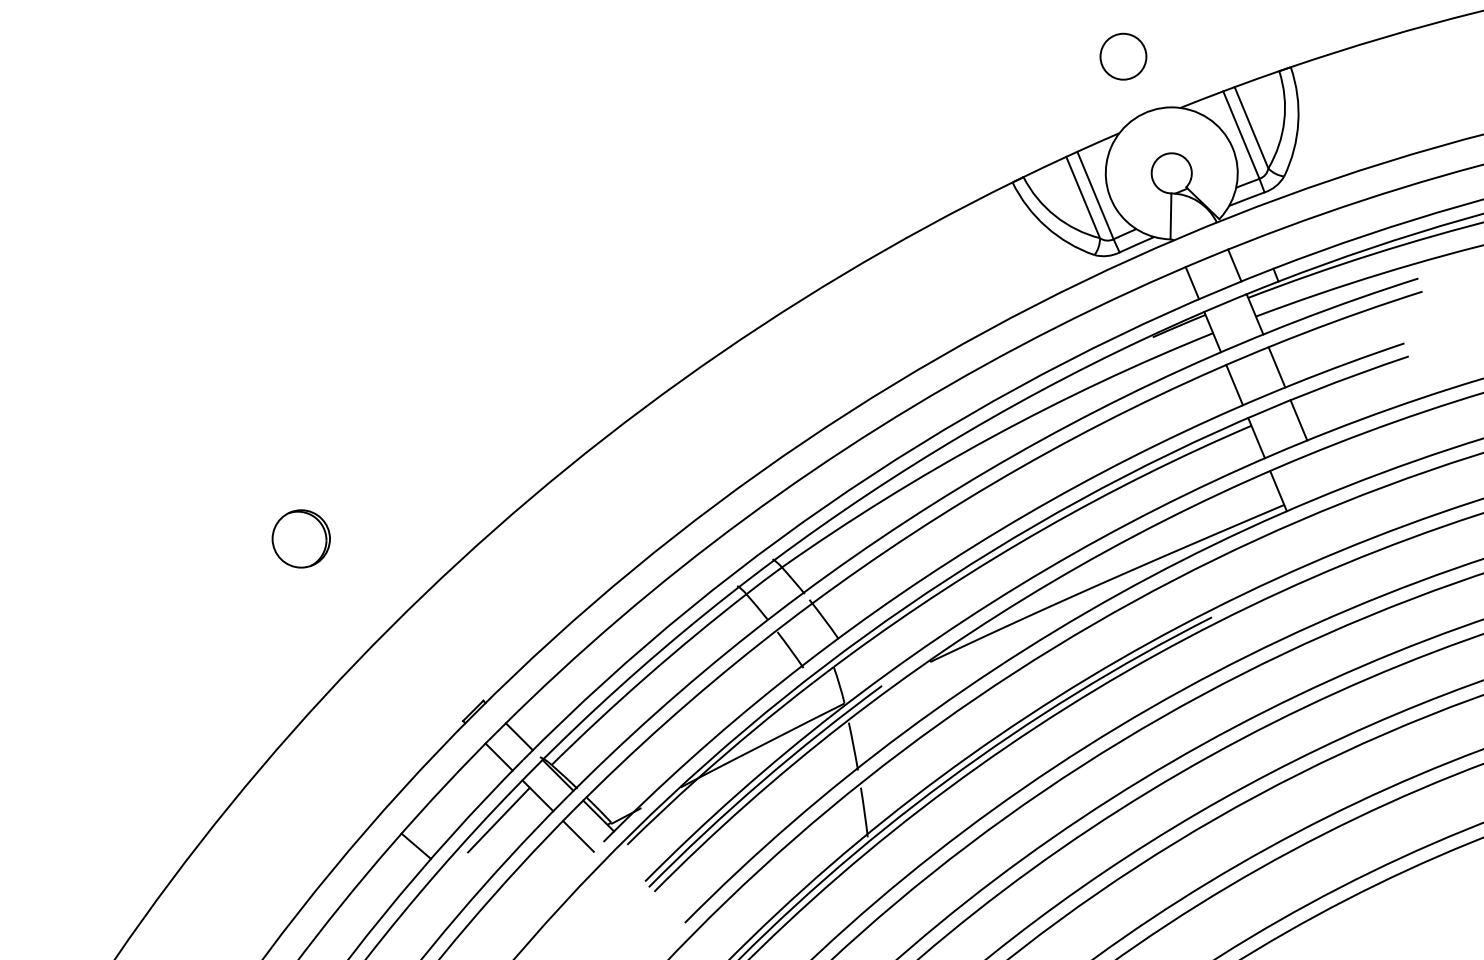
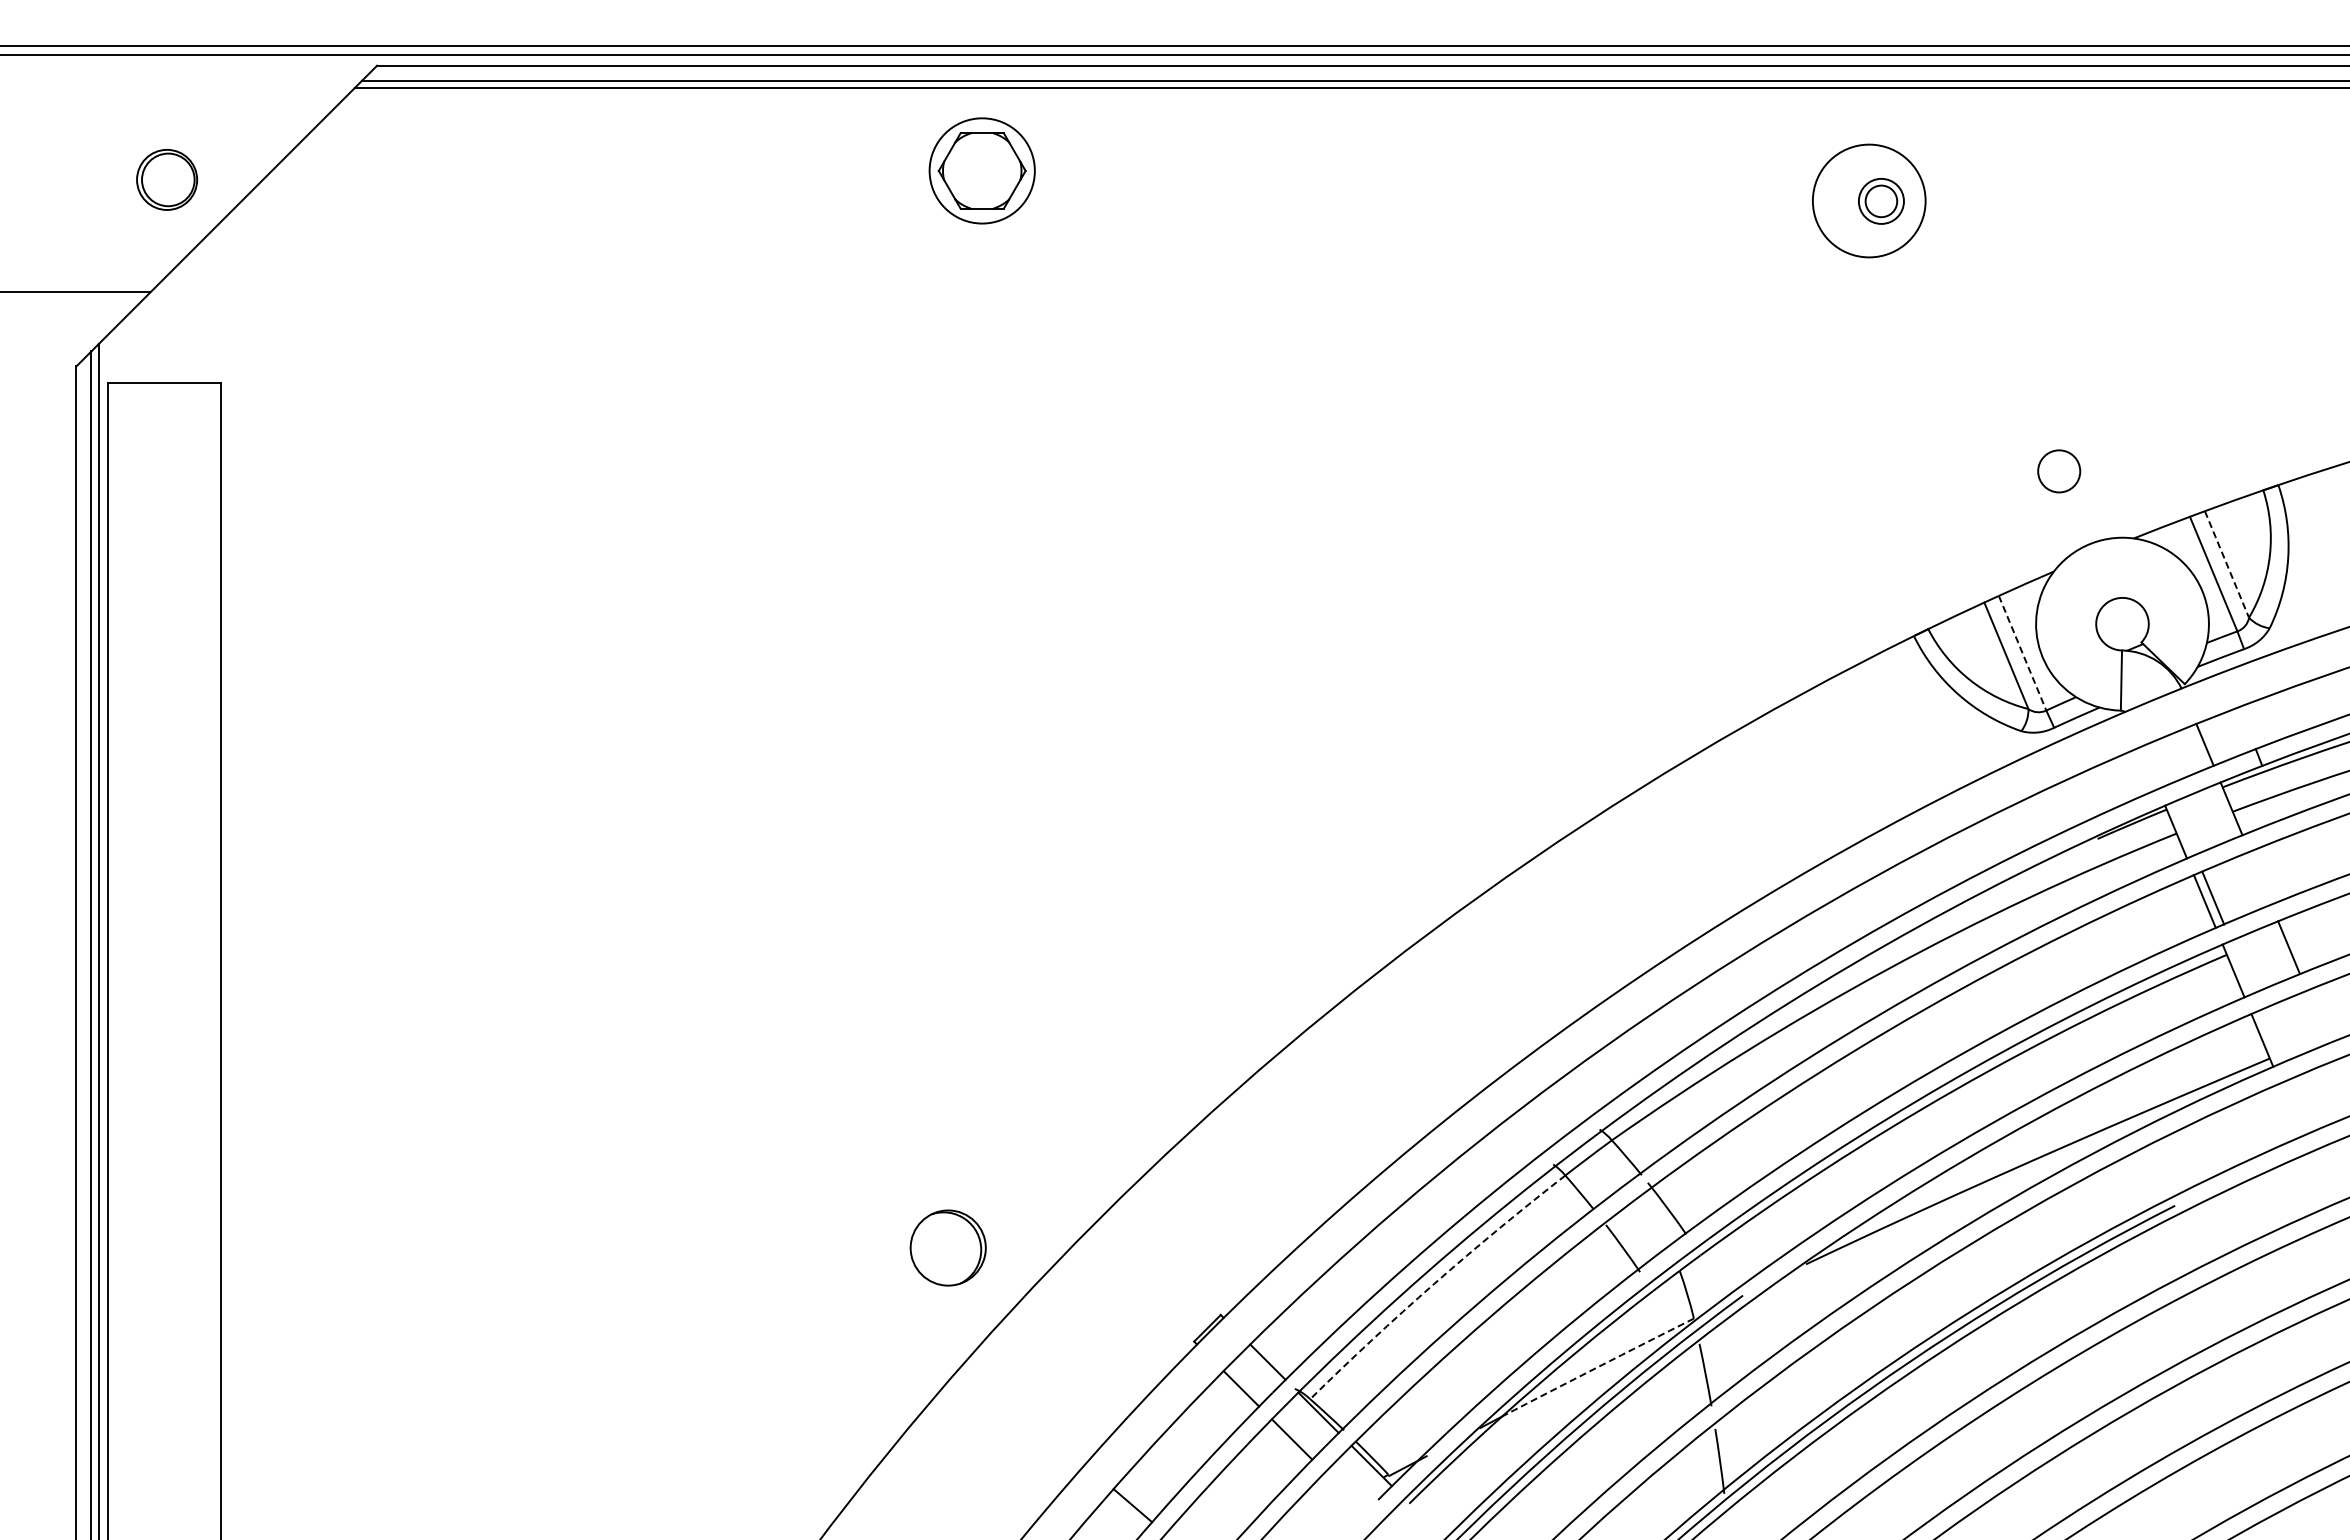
circle: (1123, 56) -> (2059, 471), size x0.7
line: (1251, 127) -> (2226, 564), solid -> dashed
line: (1095, 195) -> (2022, 653), solid -> dashed
line: (1192, 282) -> (2149, 767), removed
line: (1277, 366) -> (2213, 897), moved
part: (300, 538) -> (947, 1247), moved
arc: (646, 676) -> (1434, 1283), solid -> dashed
arc: (770, 740) -> (1597, 1367), solid -> dashed
line: (498, 820) -> (1240, 1471), removed
line: (578, 836) -> (1345, 1492), removed

